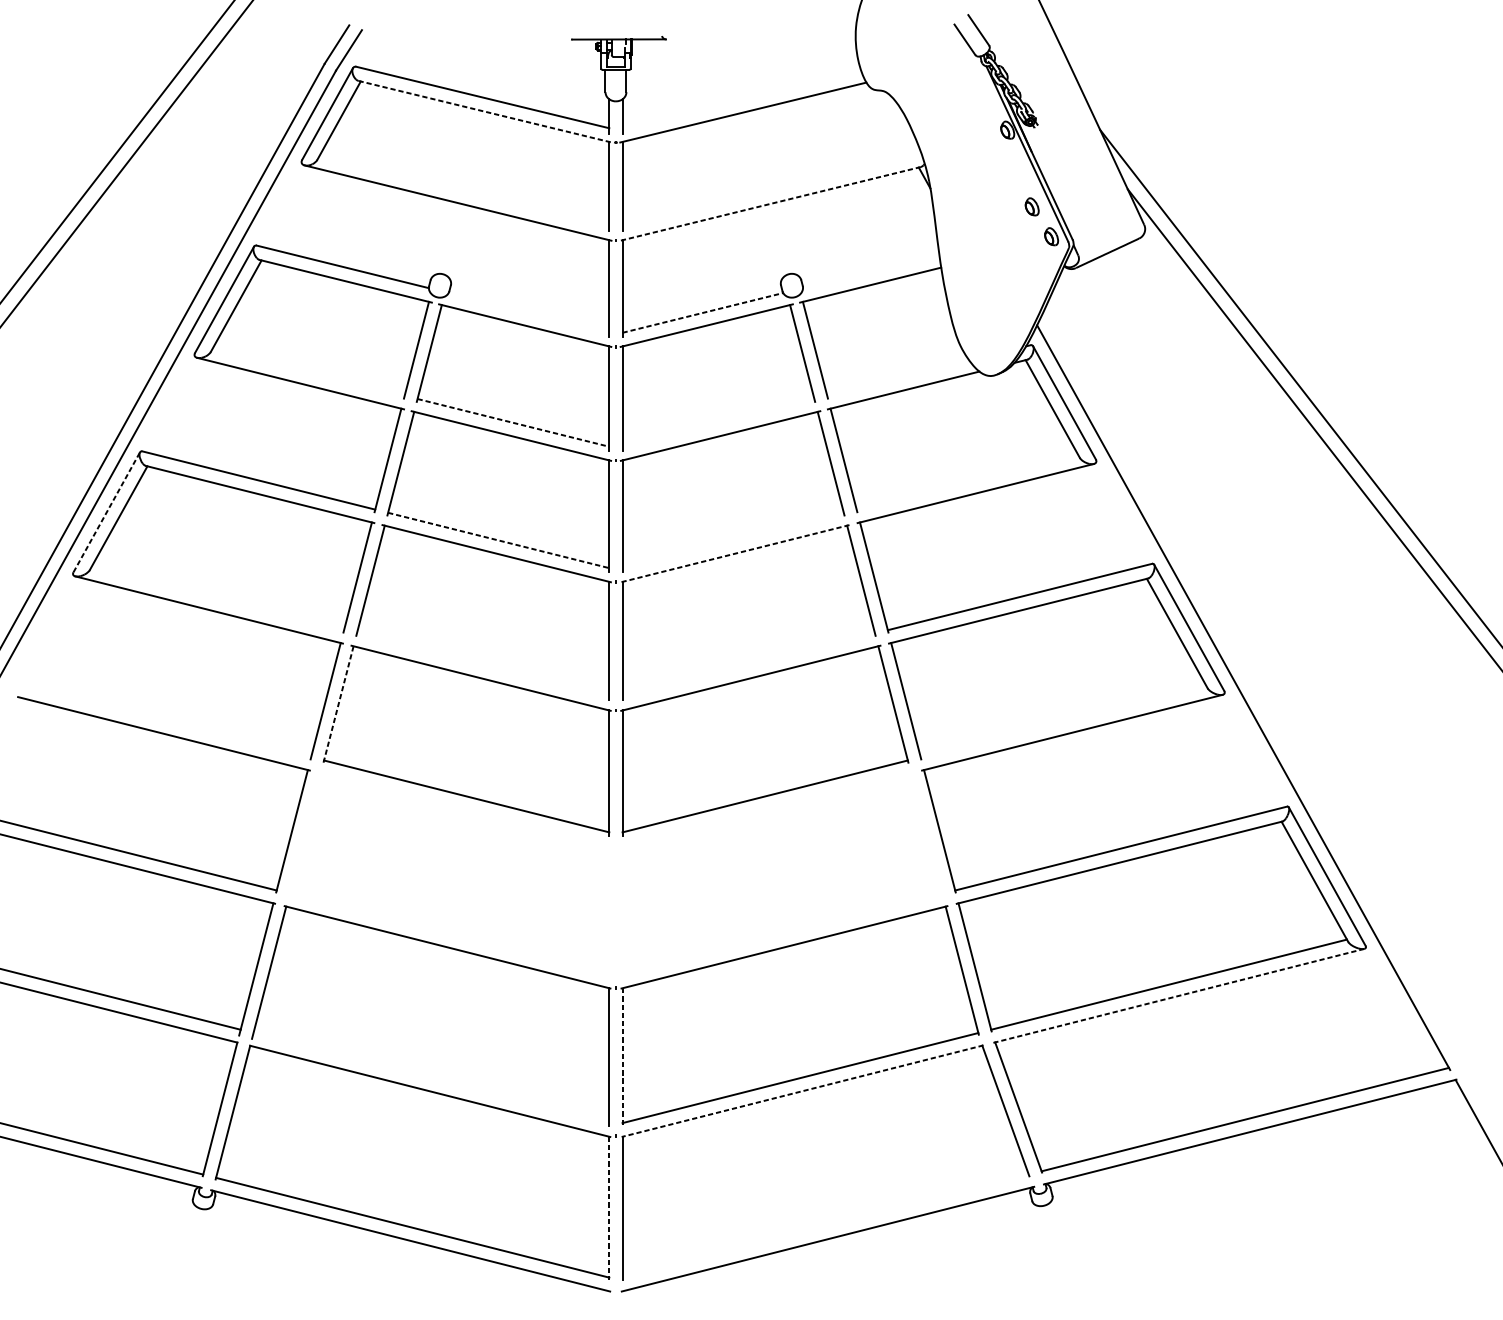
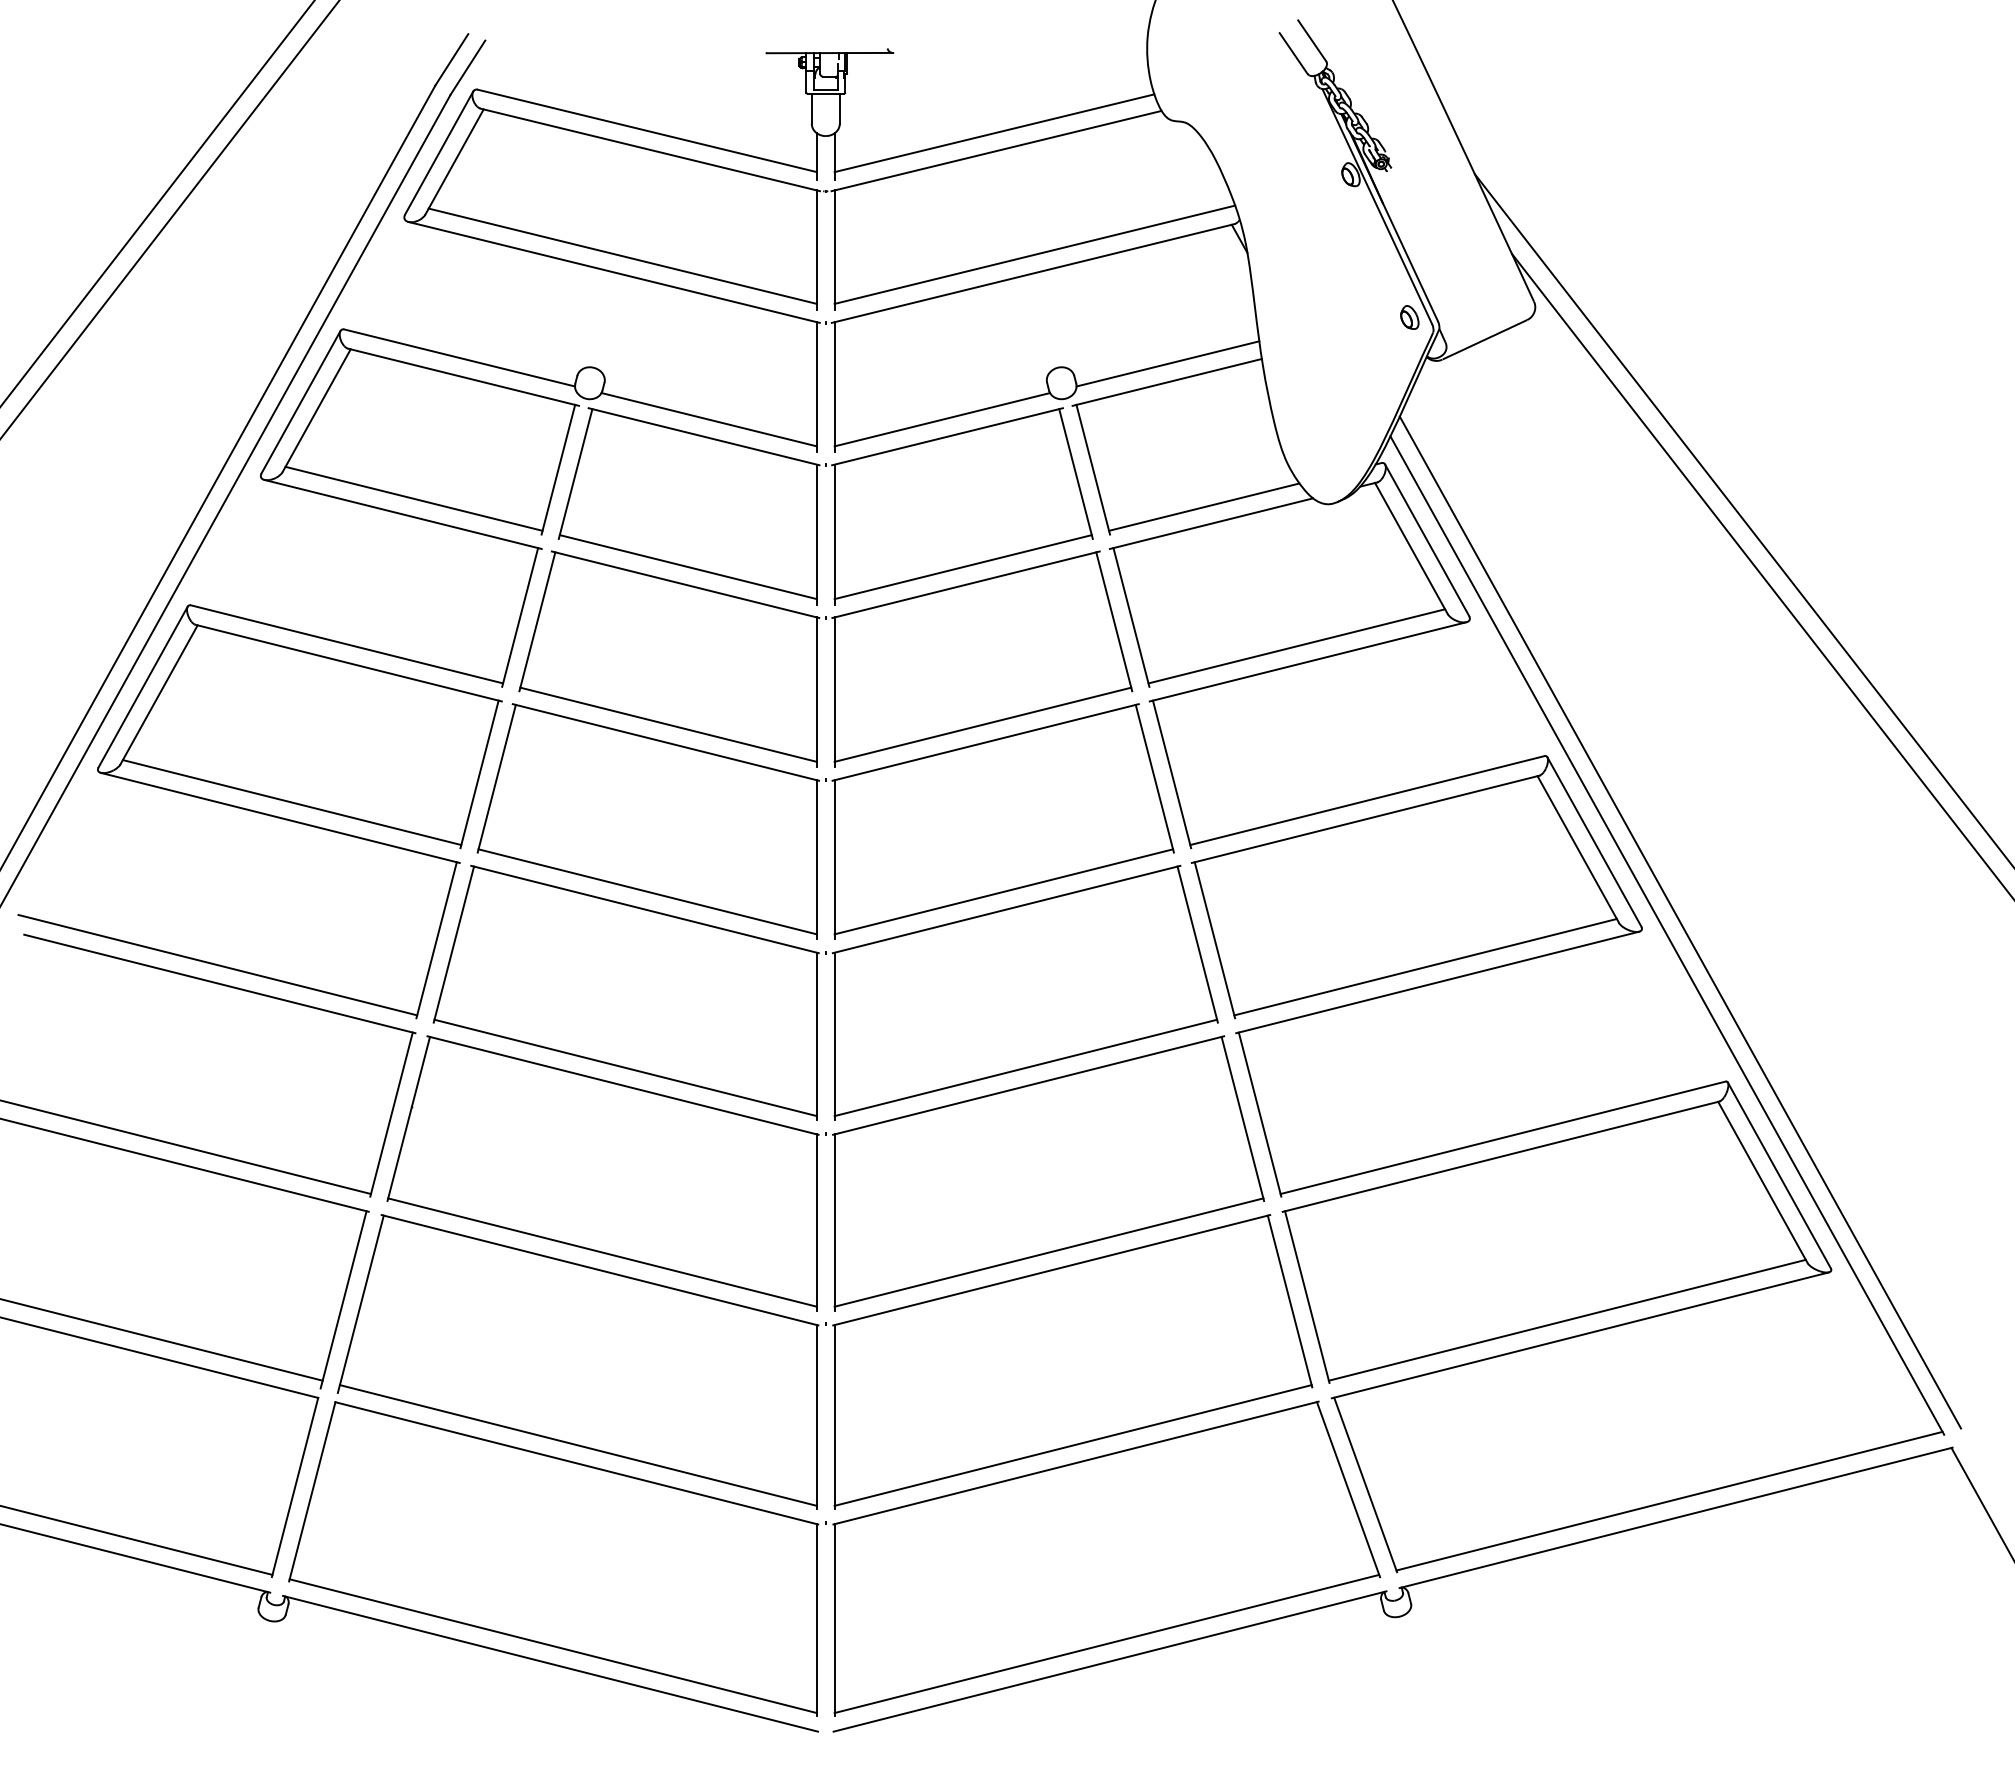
line: (741, 99) -> (994, 133), added
line: (485, 111) -> (650, 149), dashed -> solid
line: (771, 189) -> (1034, 254), added
line: (464, 190) -> (622, 255), added
line: (770, 203) -> (1032, 273), dashed -> solid
part: (1031, 206) -> (1383, 277), removed
line: (870, 271) -> (1167, 363), added
line: (528, 312) -> (708, 419), added
line: (703, 312) -> (942, 419), dashed -> solid
line: (308, 371) -> (413, 498), added
line: (898, 377) -> (1204, 506), added
line: (513, 423) -> (688, 567), dashed -> solid
line: (717, 423) -> (962, 567), added
line: (967, 482) -> (1296, 646), added
line: (107, 511) -> (143, 686), dashed -> solid
line: (498, 540) -> (668, 724), dashed -> solid
line: (732, 540) -> (982, 724), added
line: (735, 553) -> (985, 742), dashed -> solid
line: (217, 598) -> (291, 802), added
line: (482, 664) -> (647, 891), added
line: (748, 664) -> (1003, 891), added
line: (1253, 687) -> (1680, 922), added
line: (338, 704) -> (453, 944), dashed -> solid
line: (162, 719) -> (217, 964), added
line: (1063, 721) -> (1425, 967), added
part: (609, 875) -> (817, 1173), added
line: (1178, 996) -> (1579, 1335), dashed -> solid
line: (622, 1057) -> (834, 1417), dashed -> solid
line: (430, 1078) -> (577, 1445), added
line: (802, 1091) -> (1075, 1463), dashed -> solid
line: (609, 1208) -> (816, 1620), dashed -> solid
line: (825, 1225) -> (1106, 1643), added

